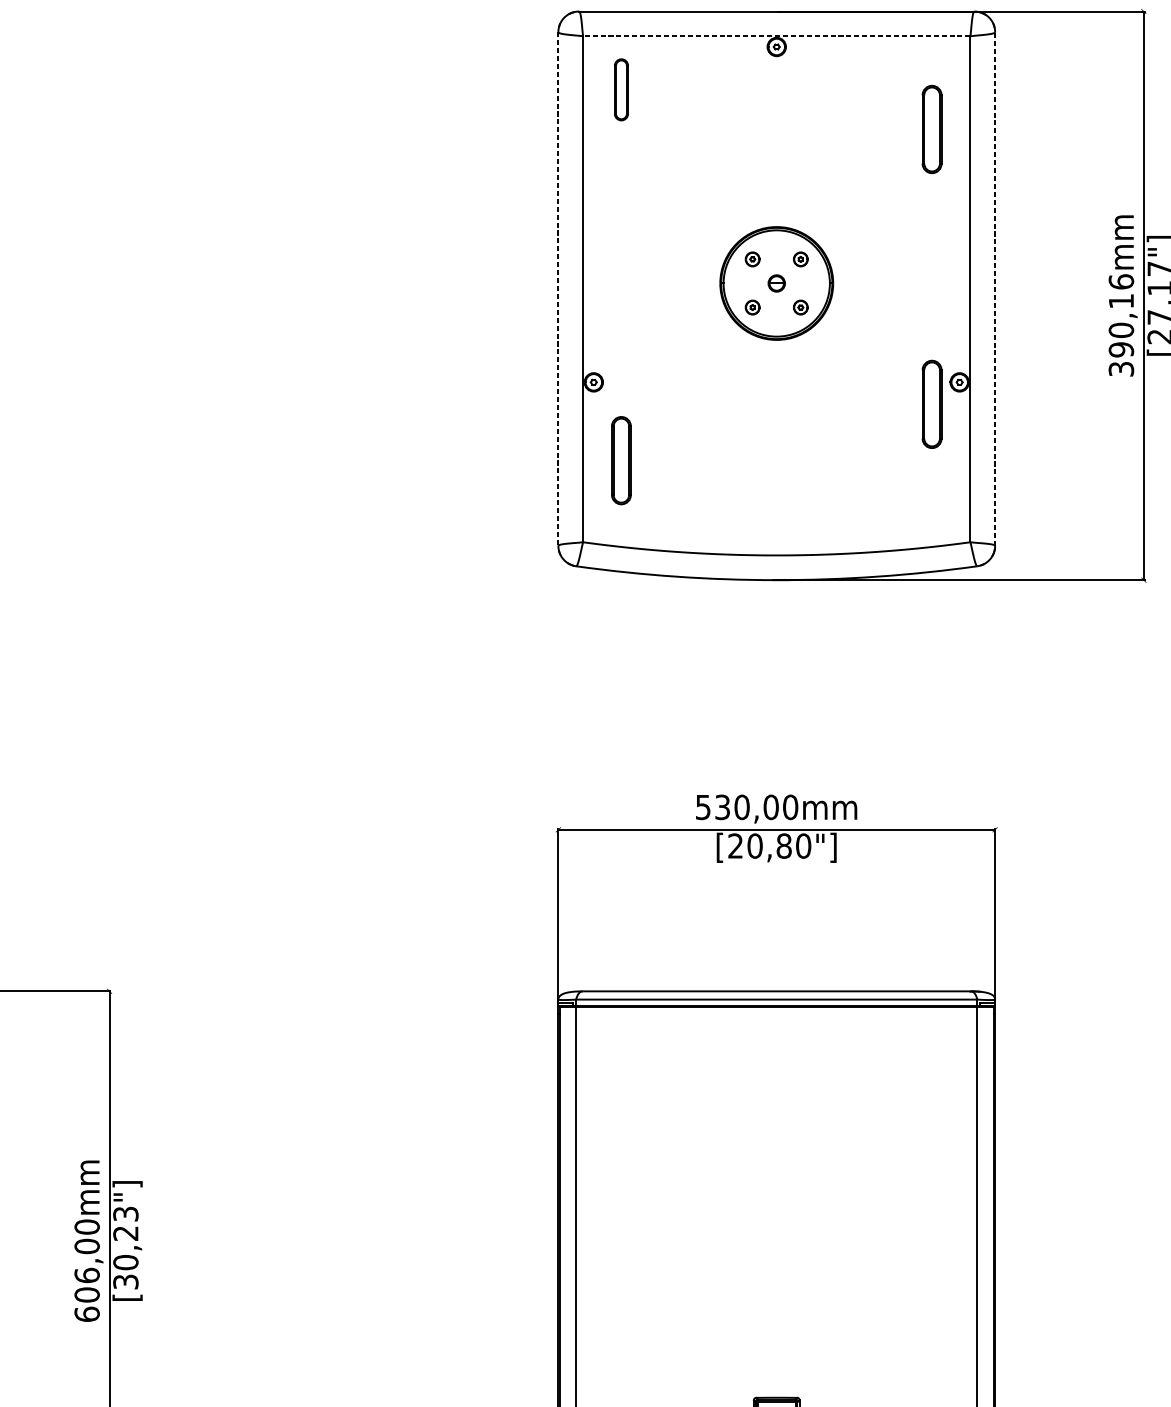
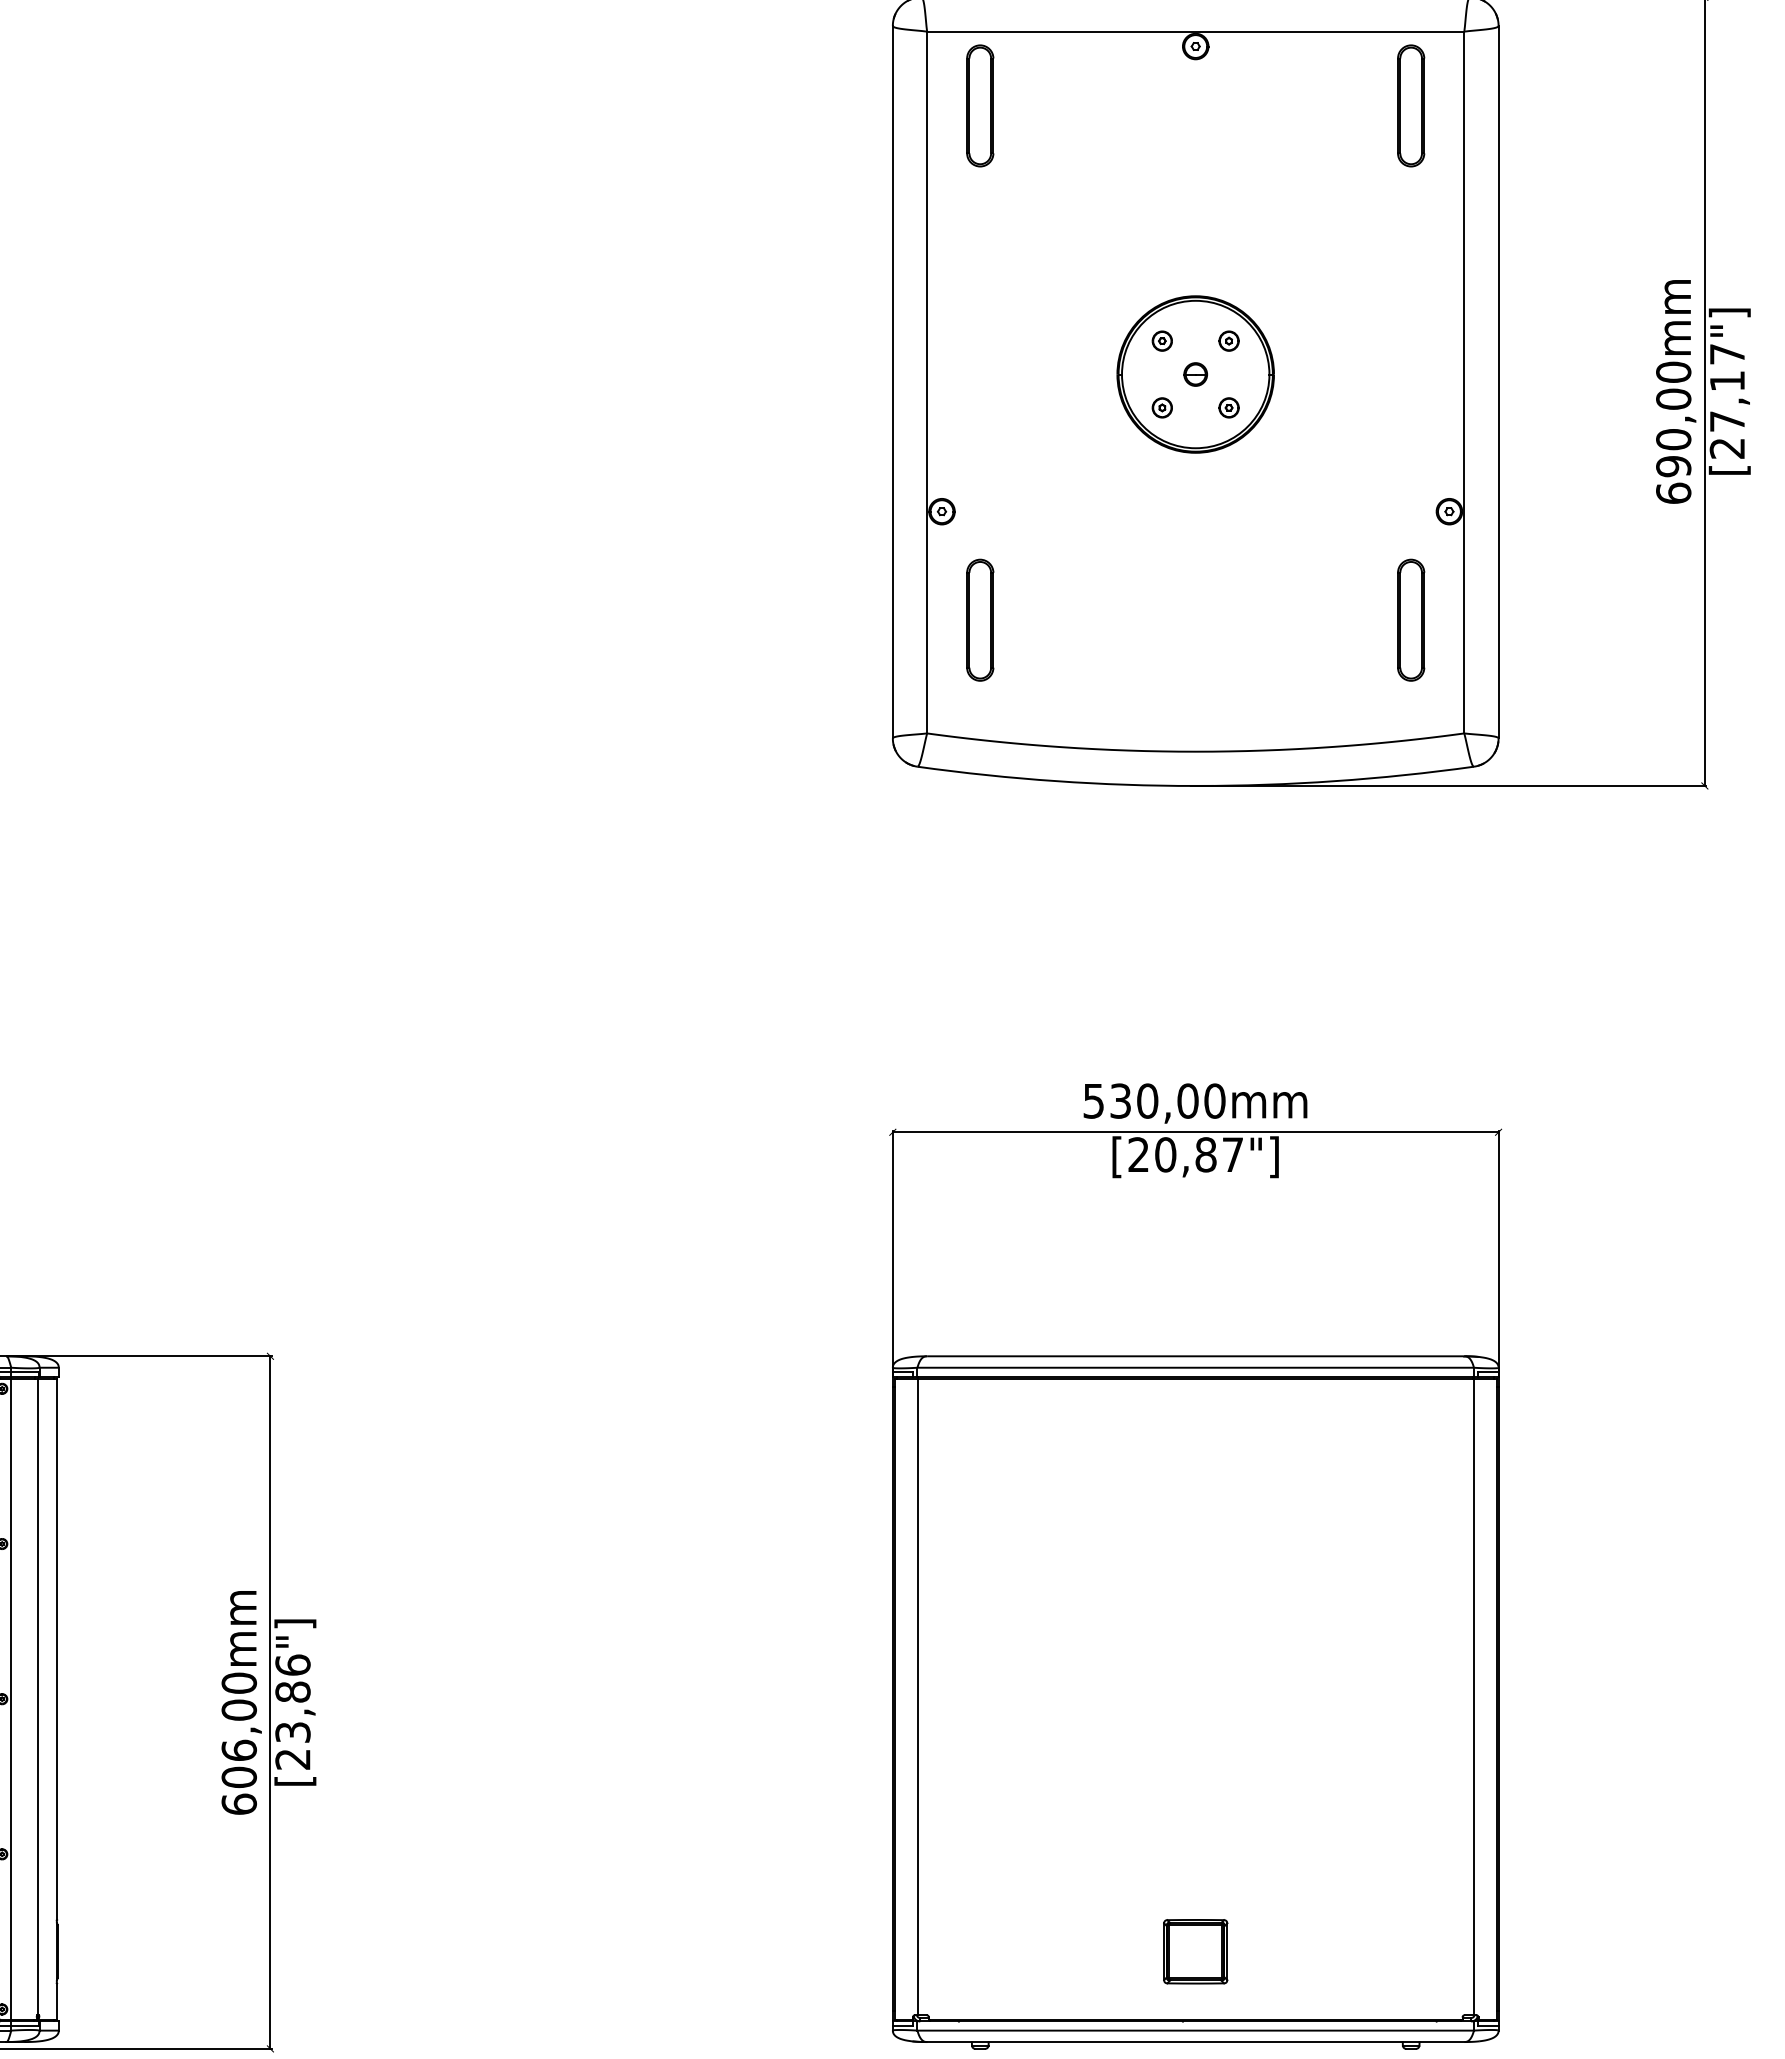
line: (776, 36) -> (1195, 31), dashed -> solid
part: (621, 89) -> (980, 105), size x1.43
part: (932, 129) -> (1411, 105), moved
line: (995, 288) -> (1498, 381), dashed -> solid
line: (558, 289) -> (892, 382), dashed -> solid
text: (1121, 325) -> (1673, 432), 390,16mm -> 690,00mm
part: (932, 403) -> (1411, 619), moved
text: (803, 845) -> (1232, 1154), [20,80"] -> [20,87"]
text: (125, 1247) -> (292, 1711), [30,23"] -> [23,86"]

